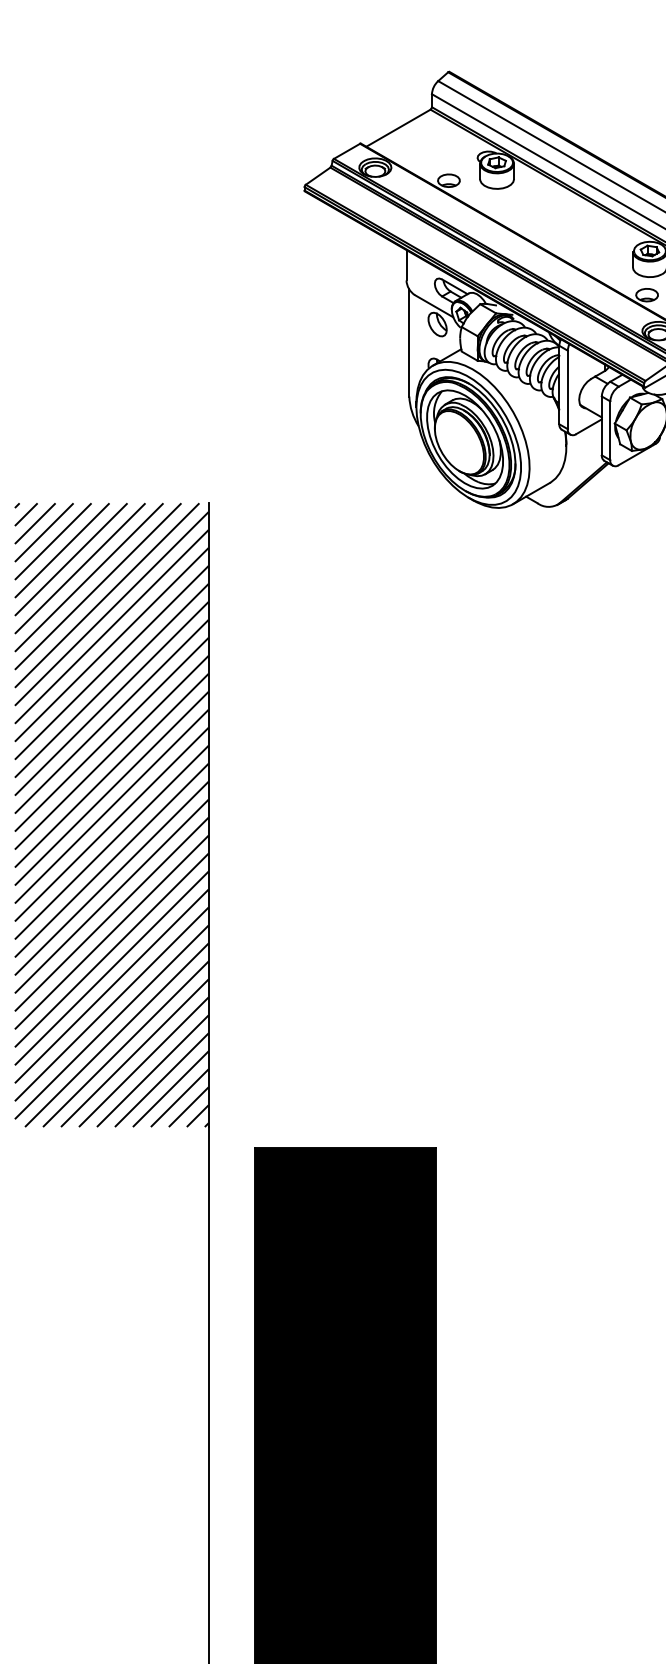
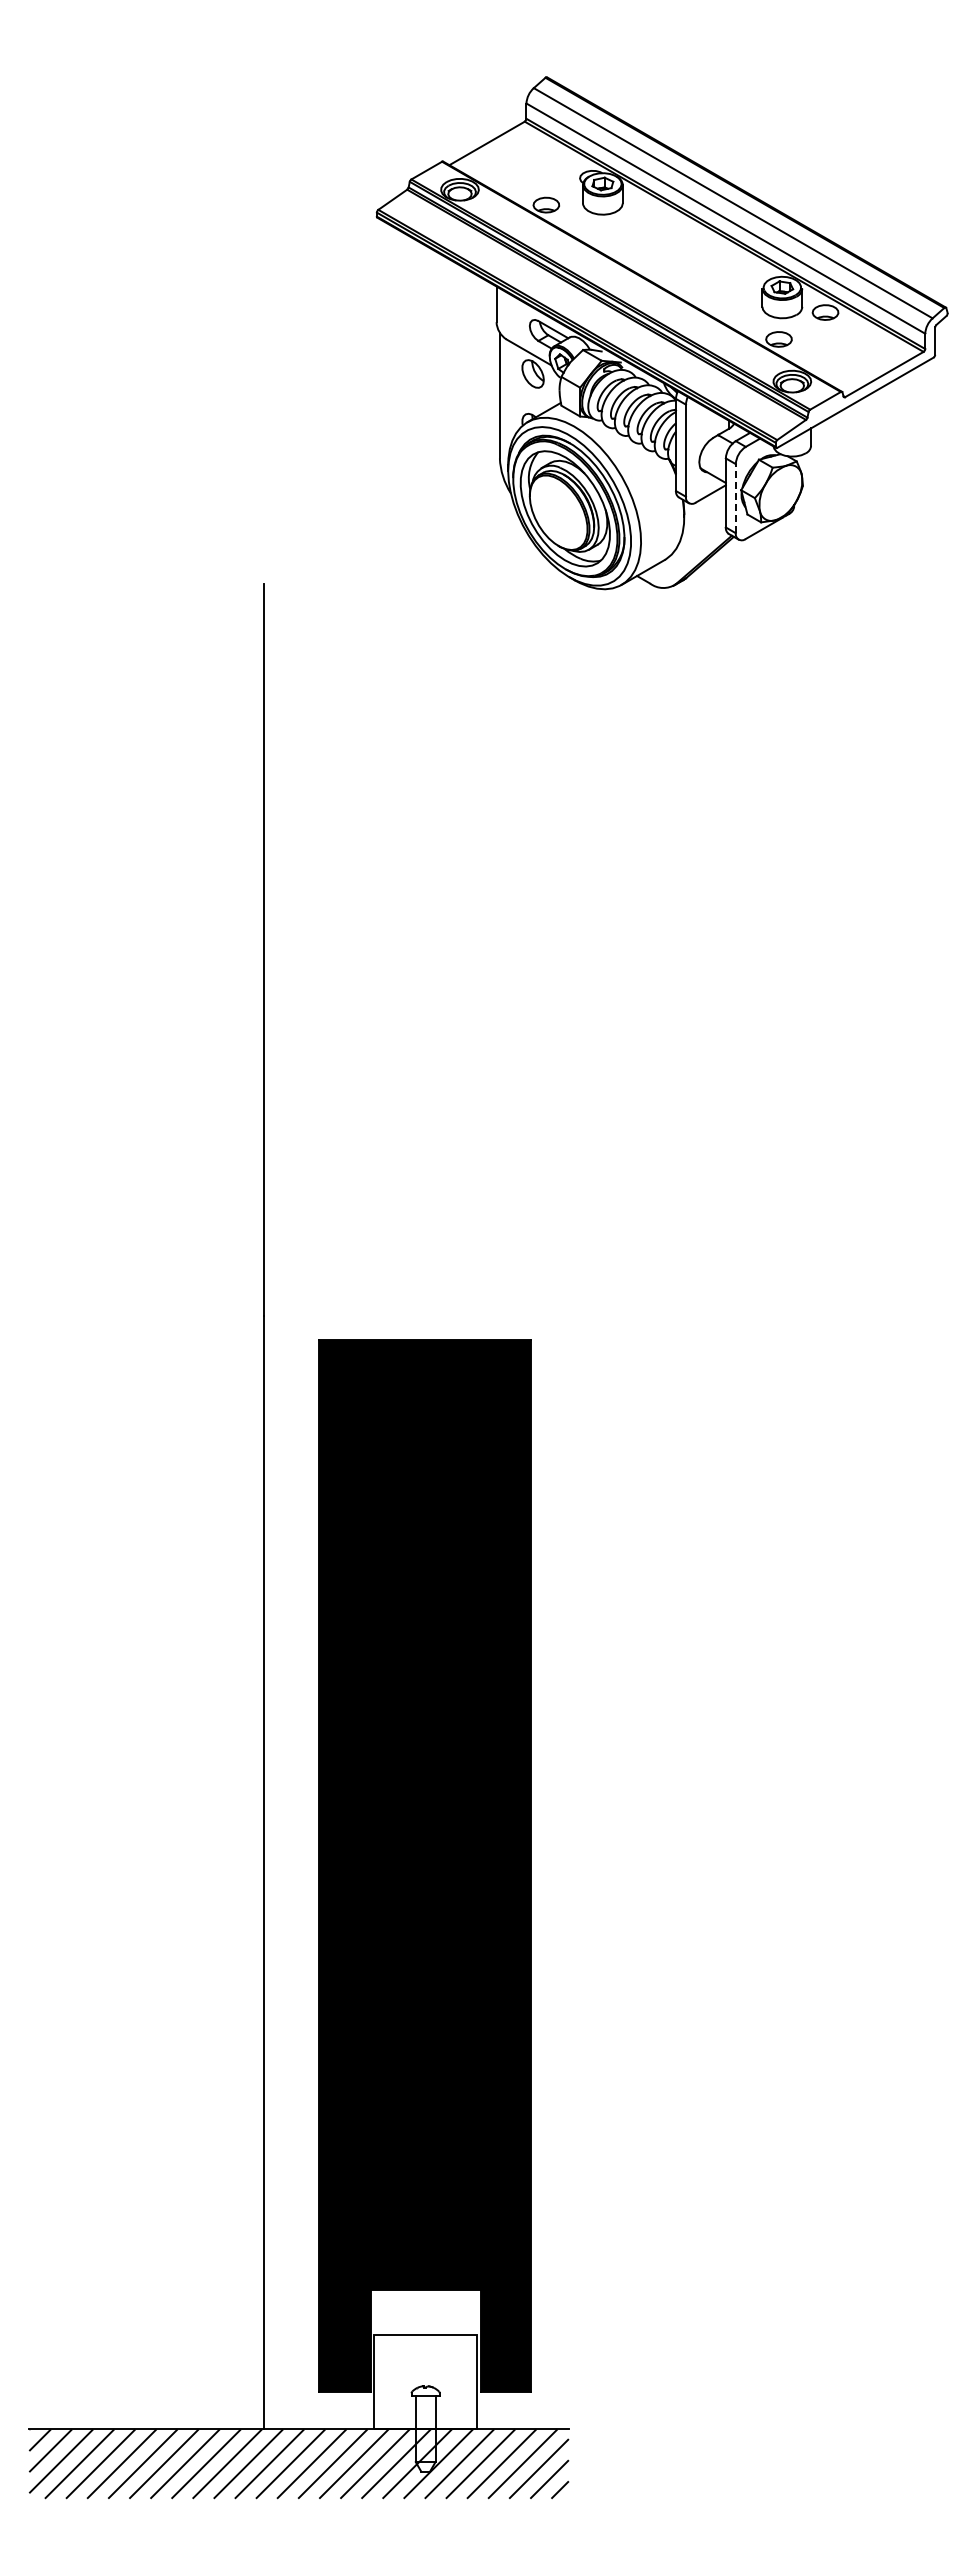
line: (610, 430) -> (735, 498), solid -> dashed
hatch: (111, 814) -> (150, 949), removed

